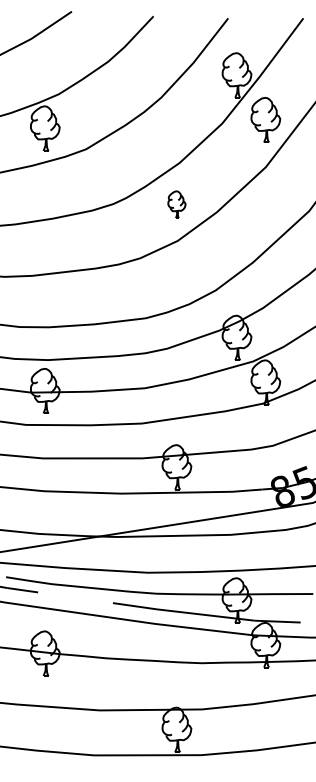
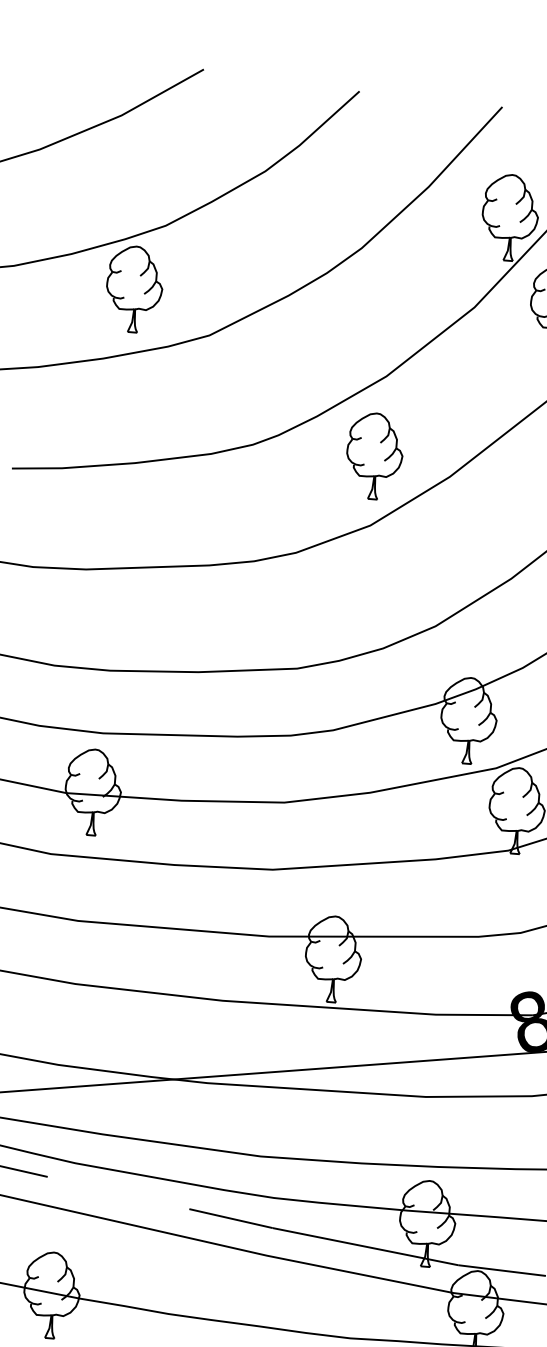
part: (176, 204) -> (373, 455), size x1.67

